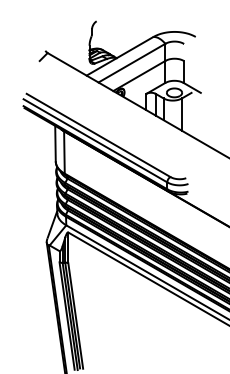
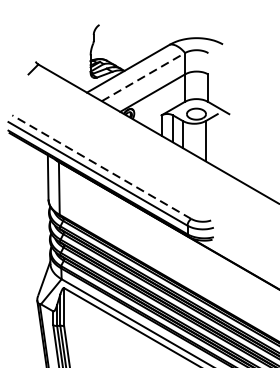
line: (131, 63) -> (142, 77), solid -> dashed
line: (98, 135) -> (101, 167), solid -> dashed

